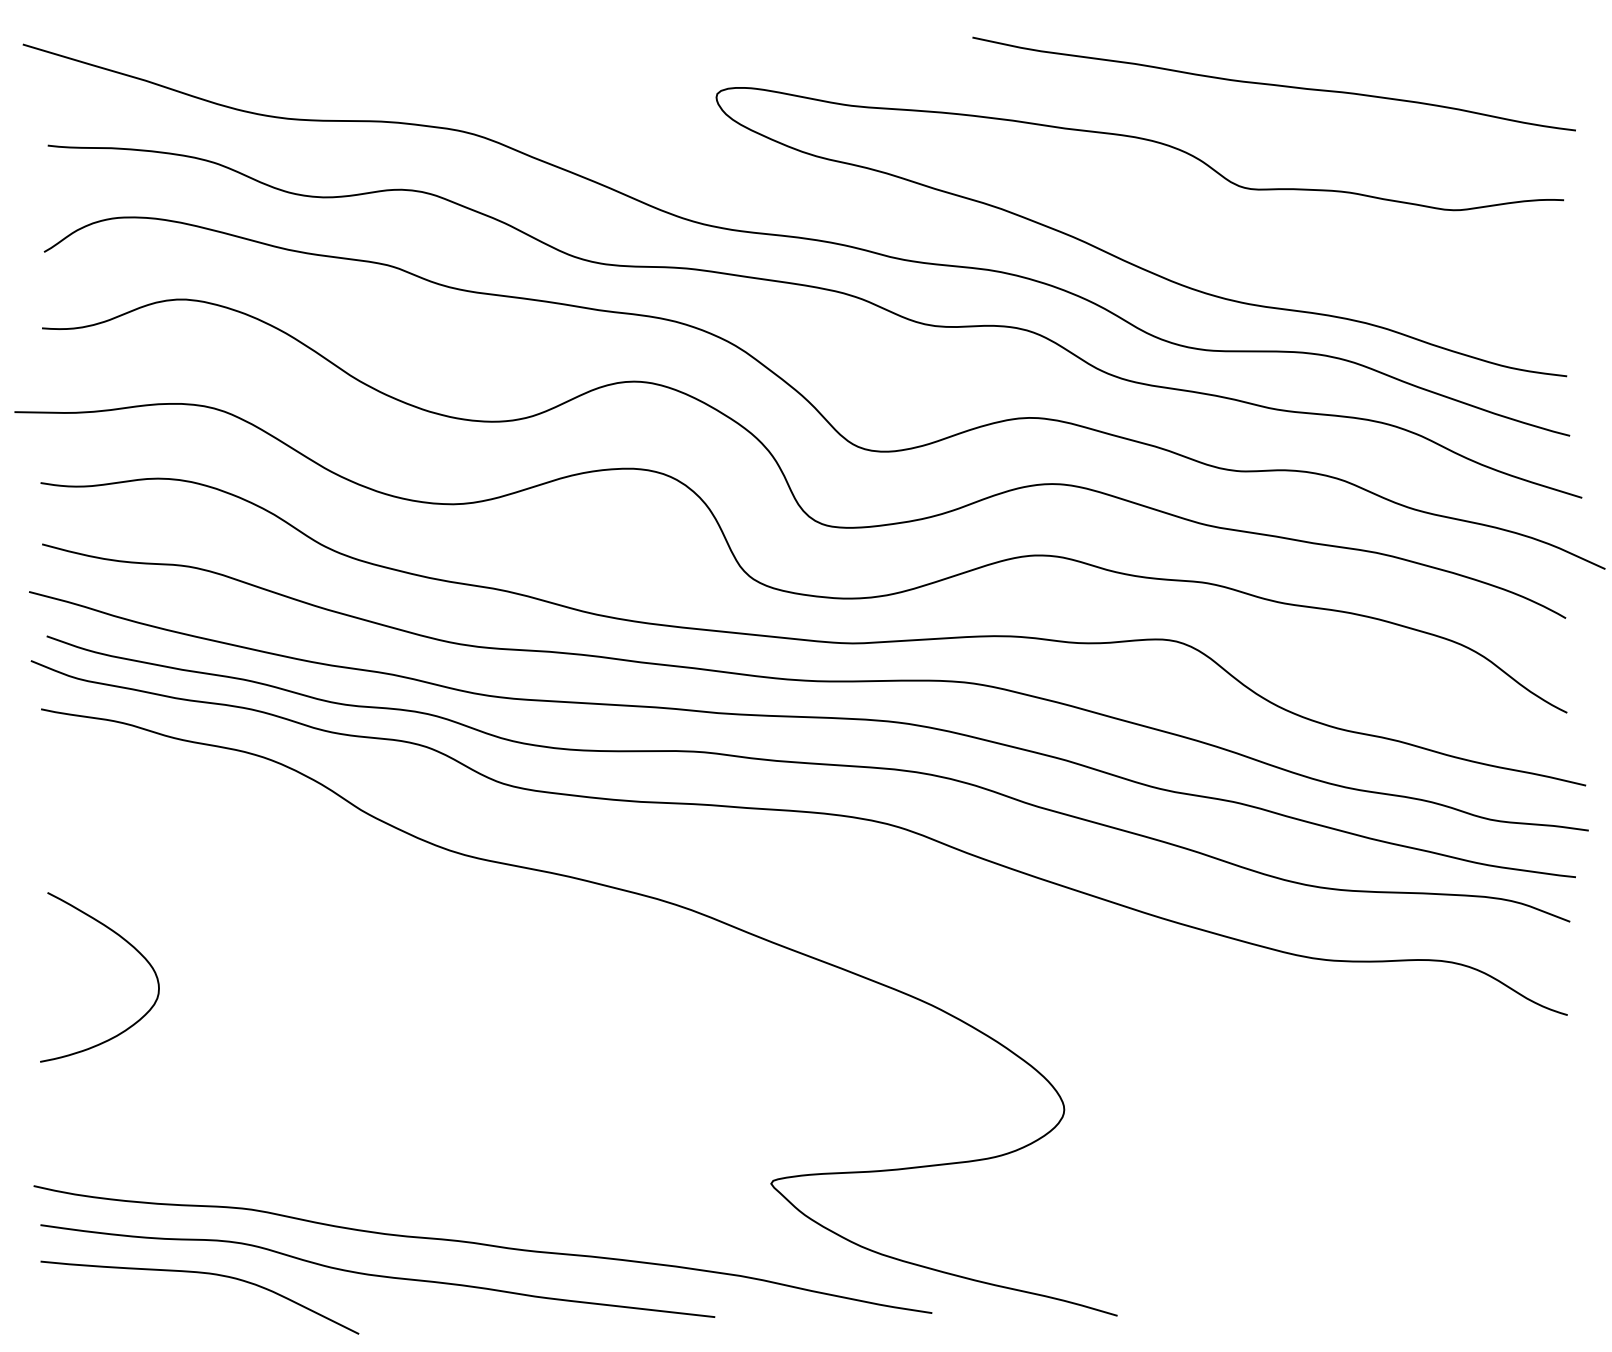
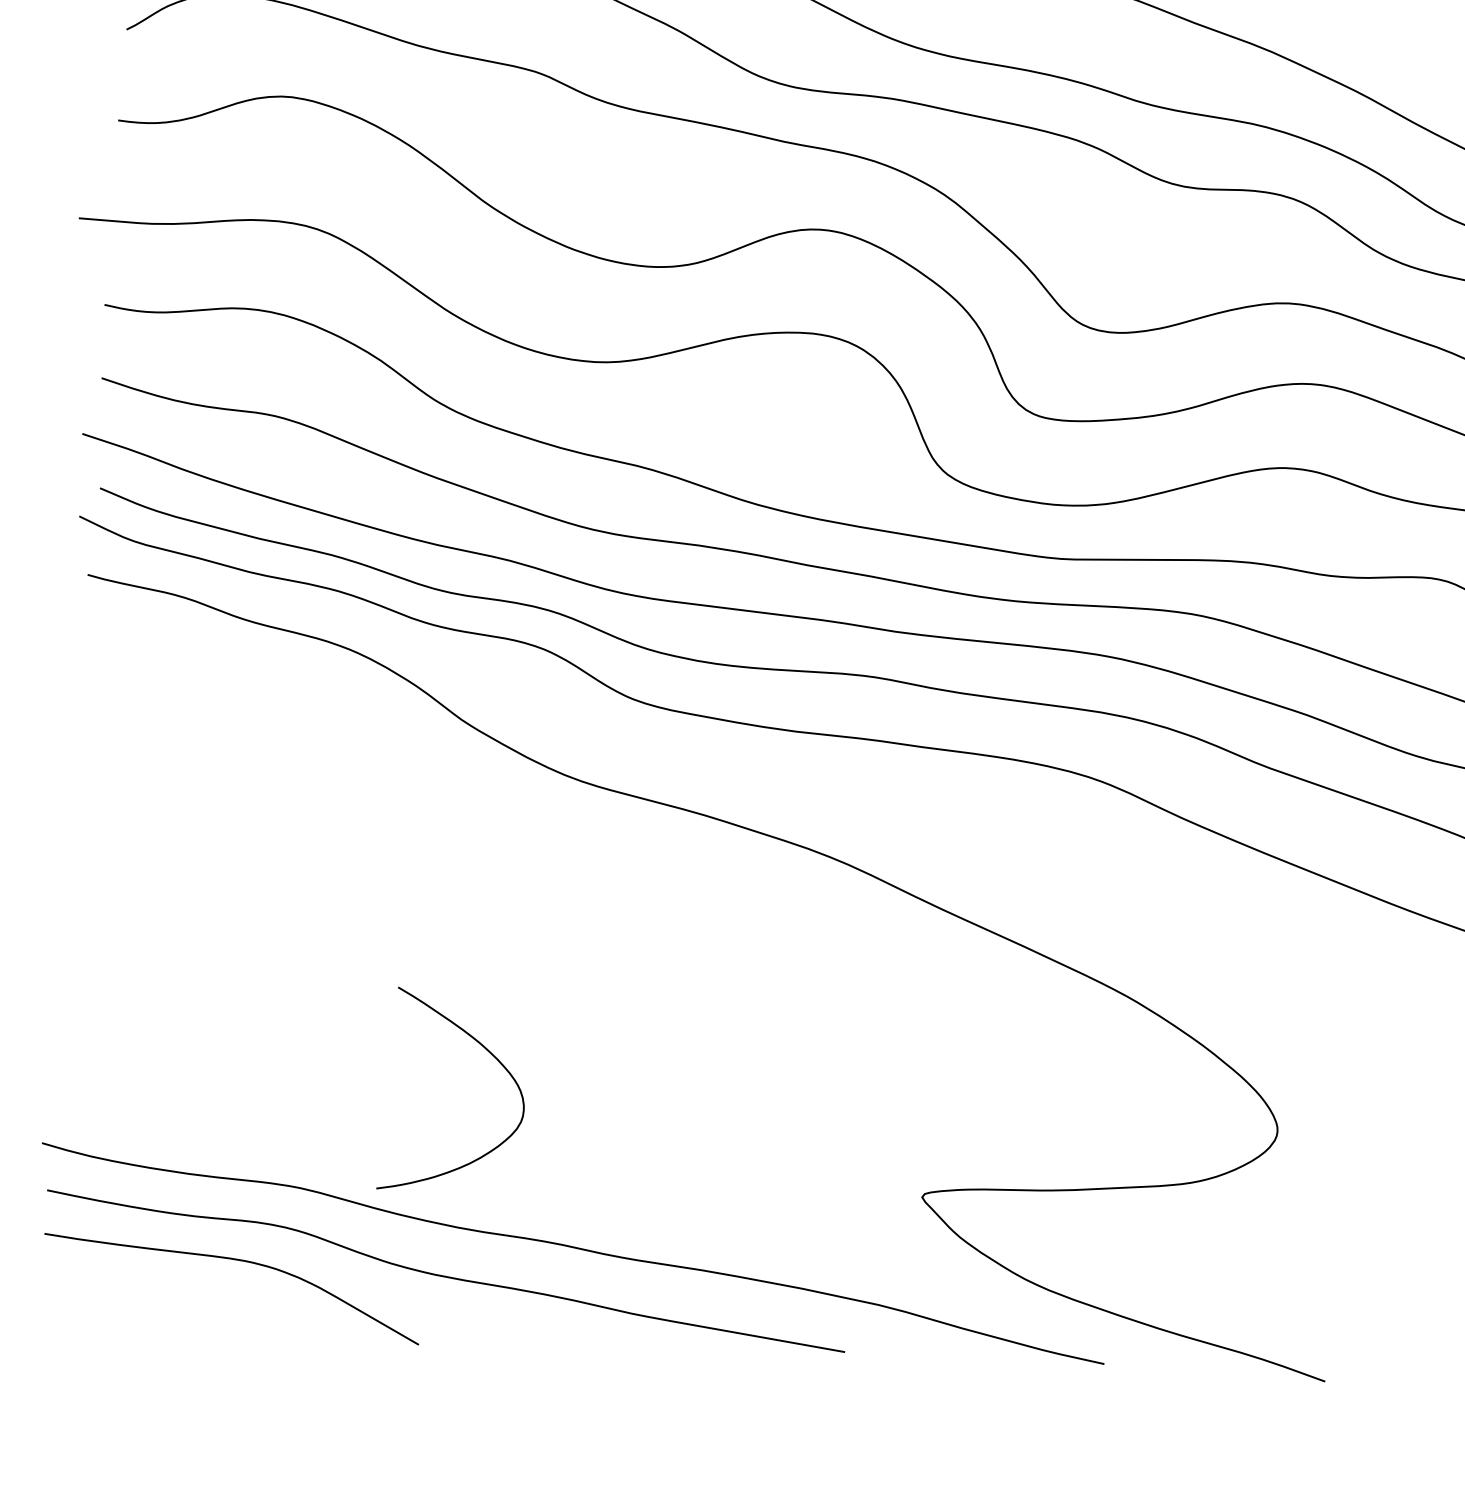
curve: (127, 943) -> (489, 1053), moved

